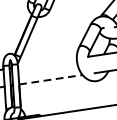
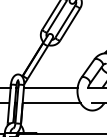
line: (47, 62) -> (50, 87), added
line: (50, 80) -> (51, 103), dashed -> solid

